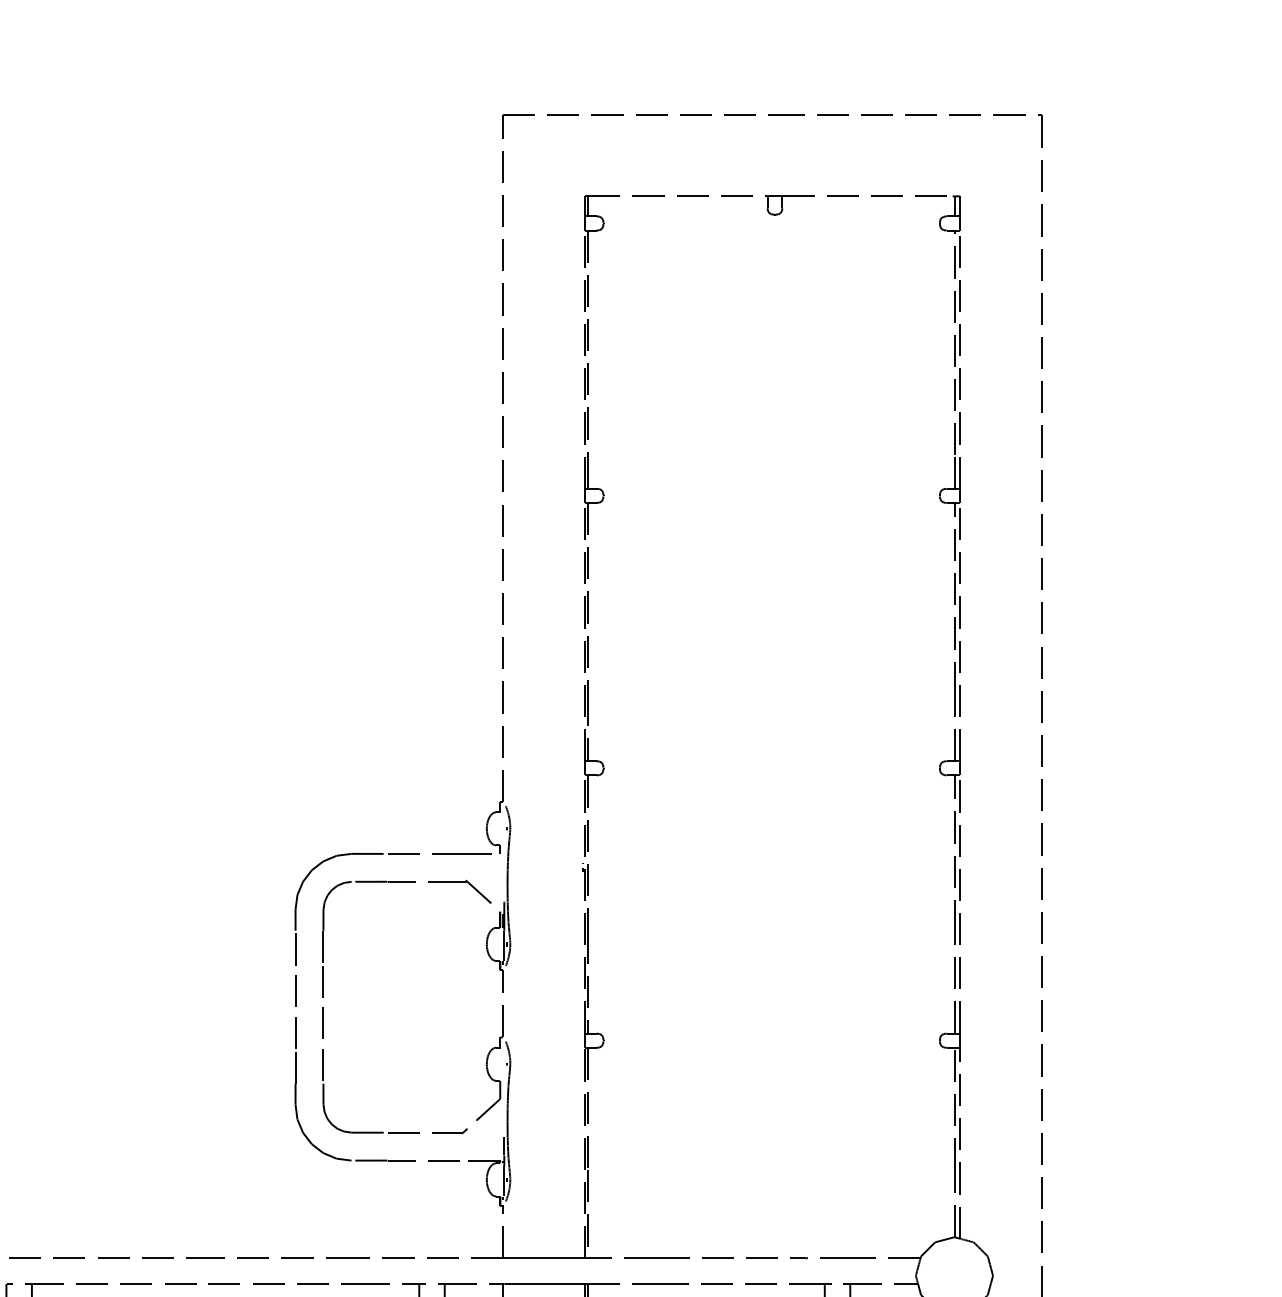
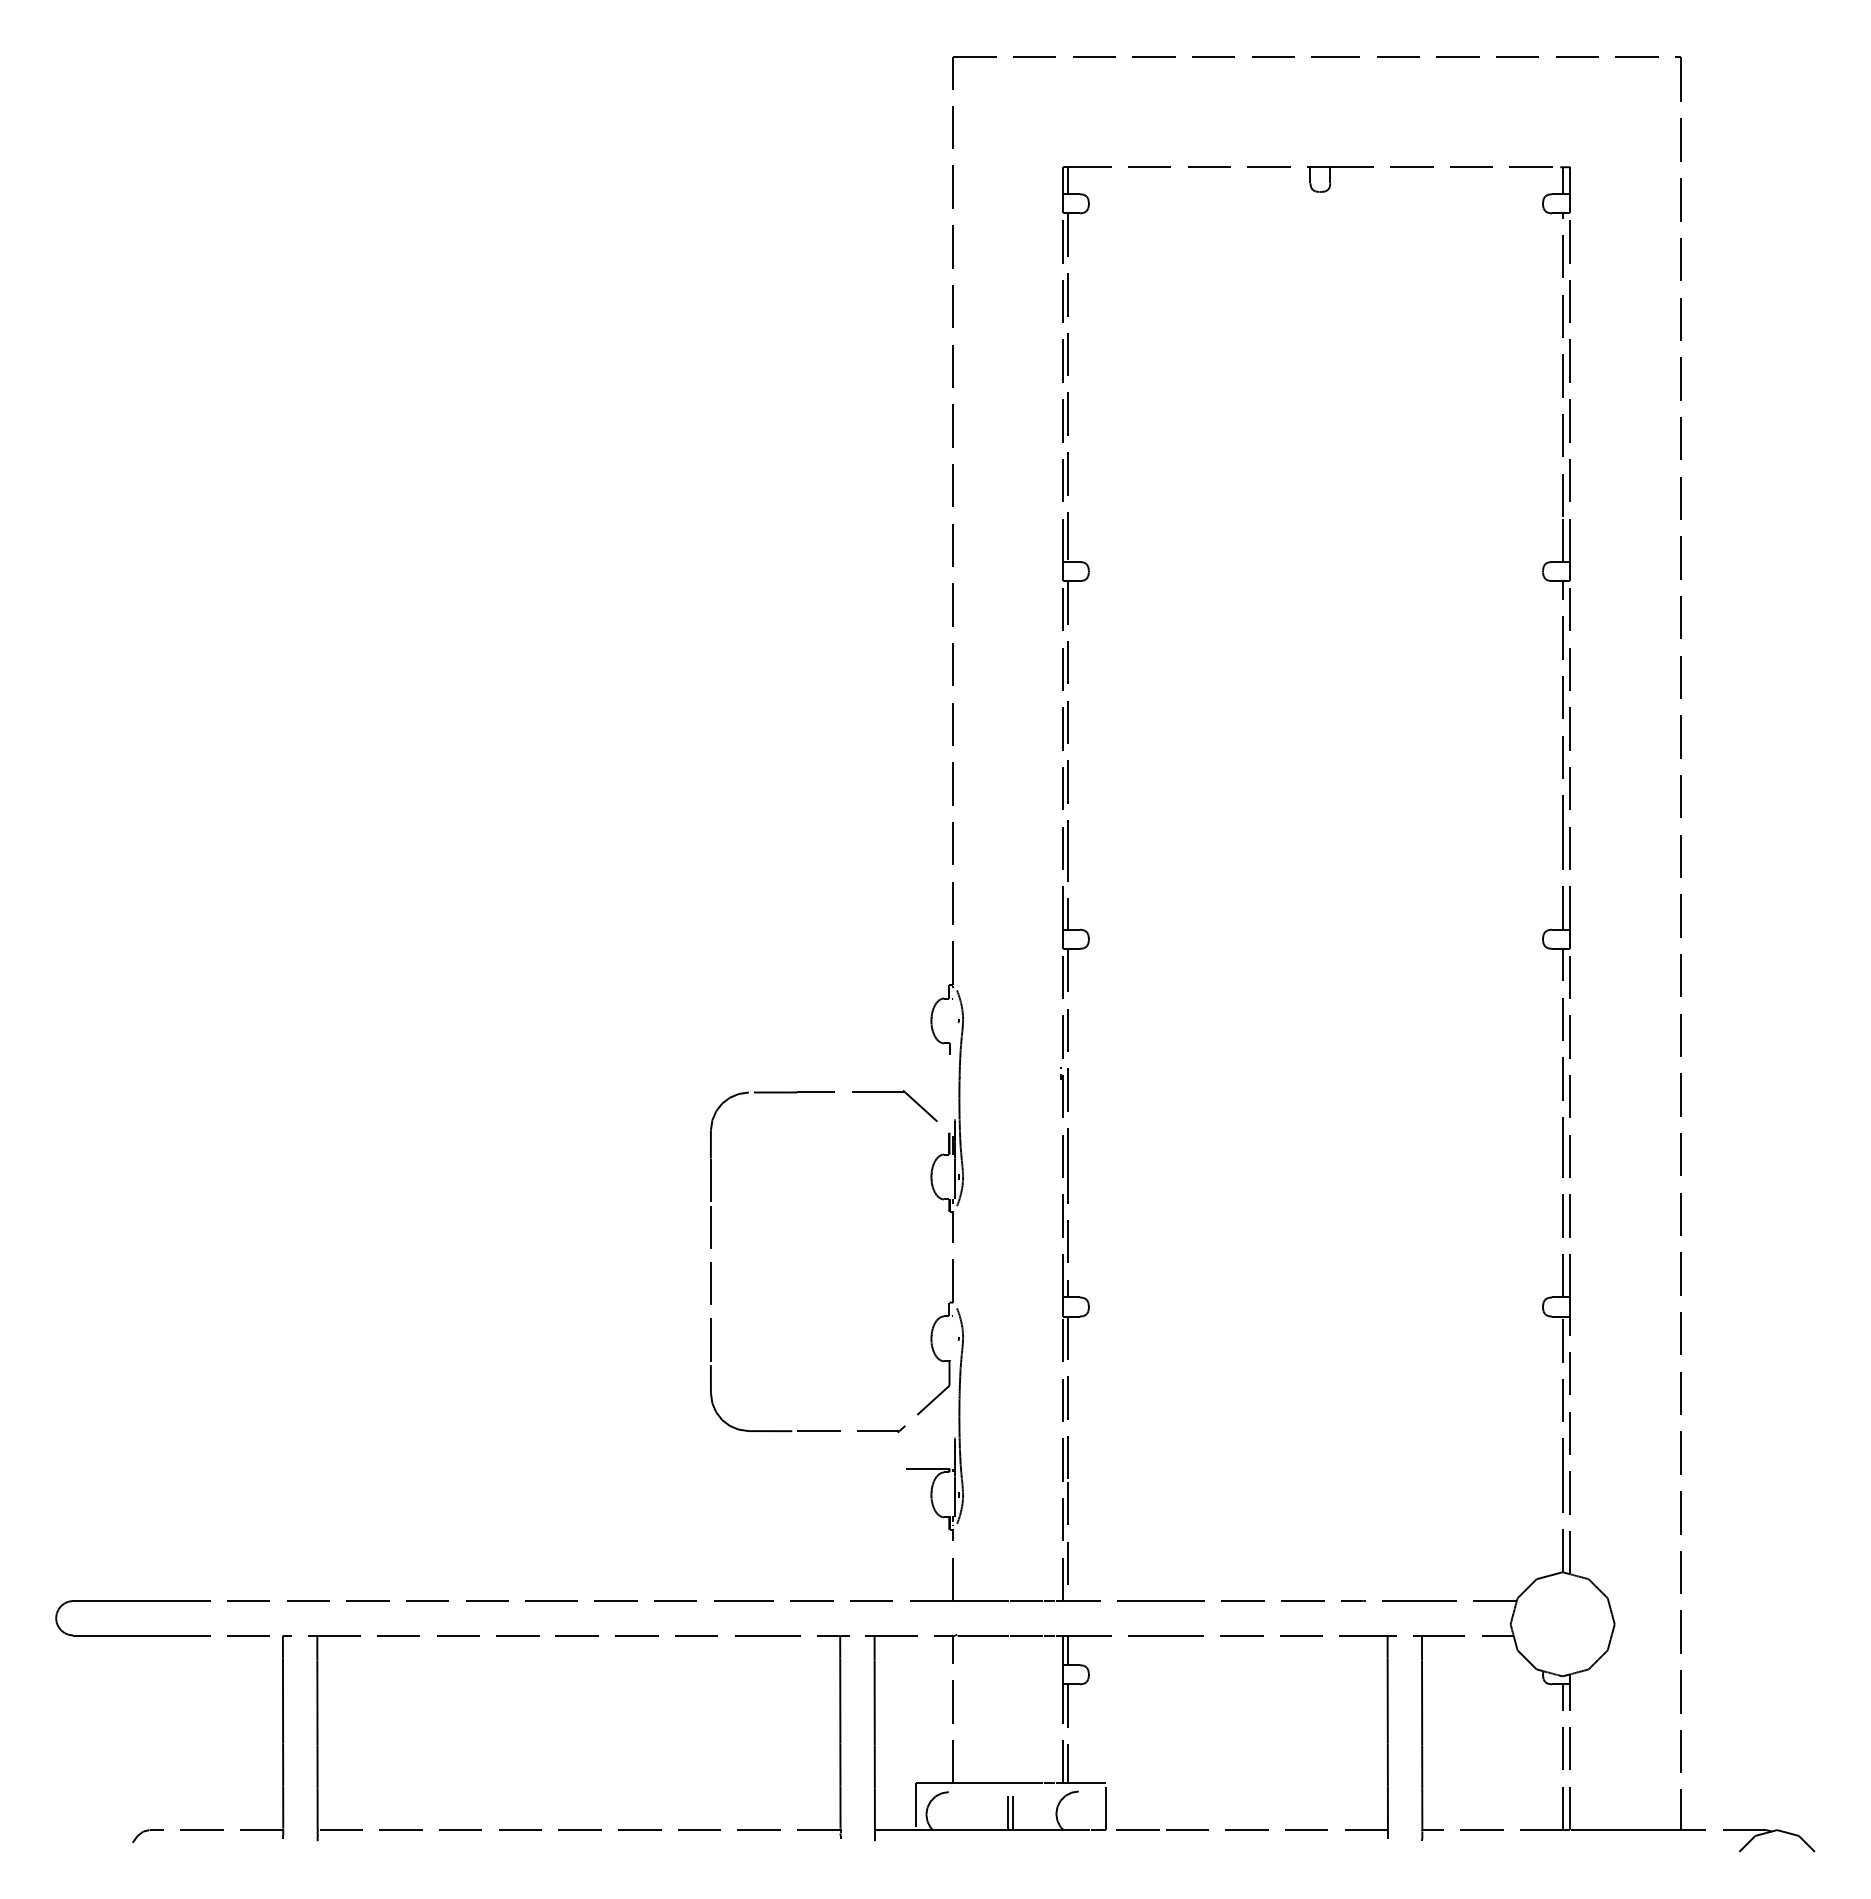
part: (393, 854) -> (805, 1055), removed
line: (295, 990) -> (672, 1239), removed
part: (377, 1159) -> (783, 1467), removed

